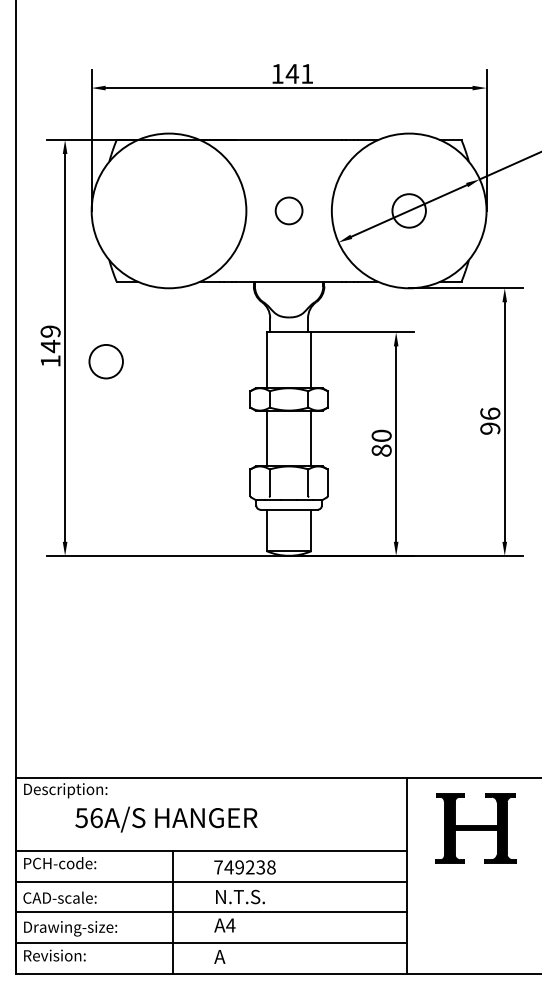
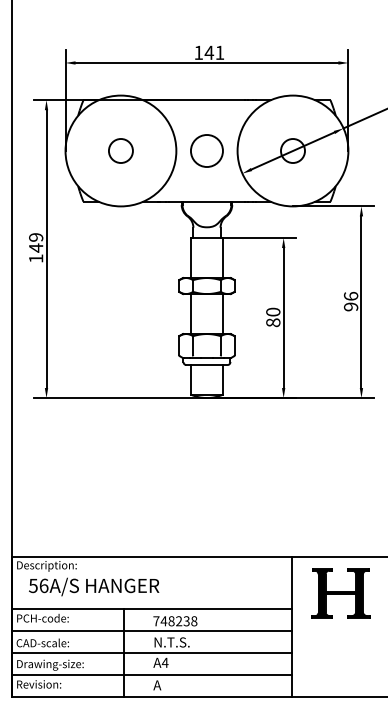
circle: (288, 211) -> (206, 151), size x1.67
circle: (105, 361) -> (120, 150), moved
text: (166, 818) -> (94, 586), moved
text: (239, 867) -> (171, 621), 749238 -> 748238

